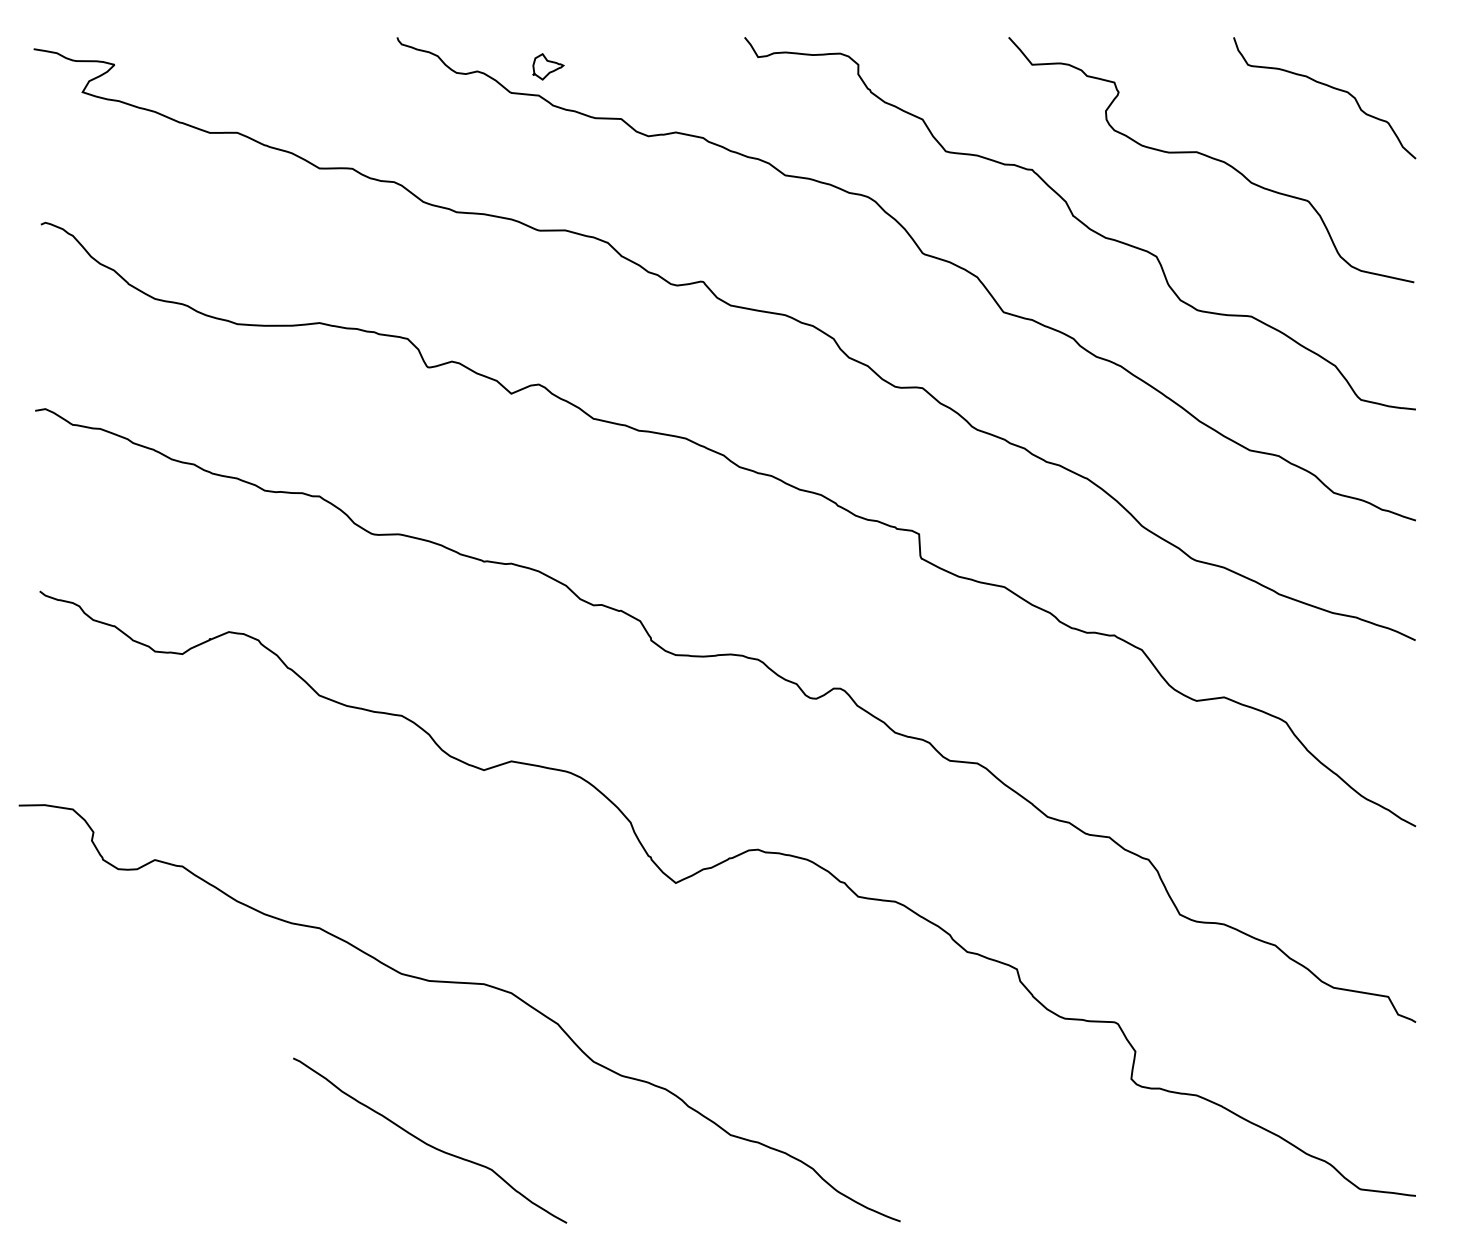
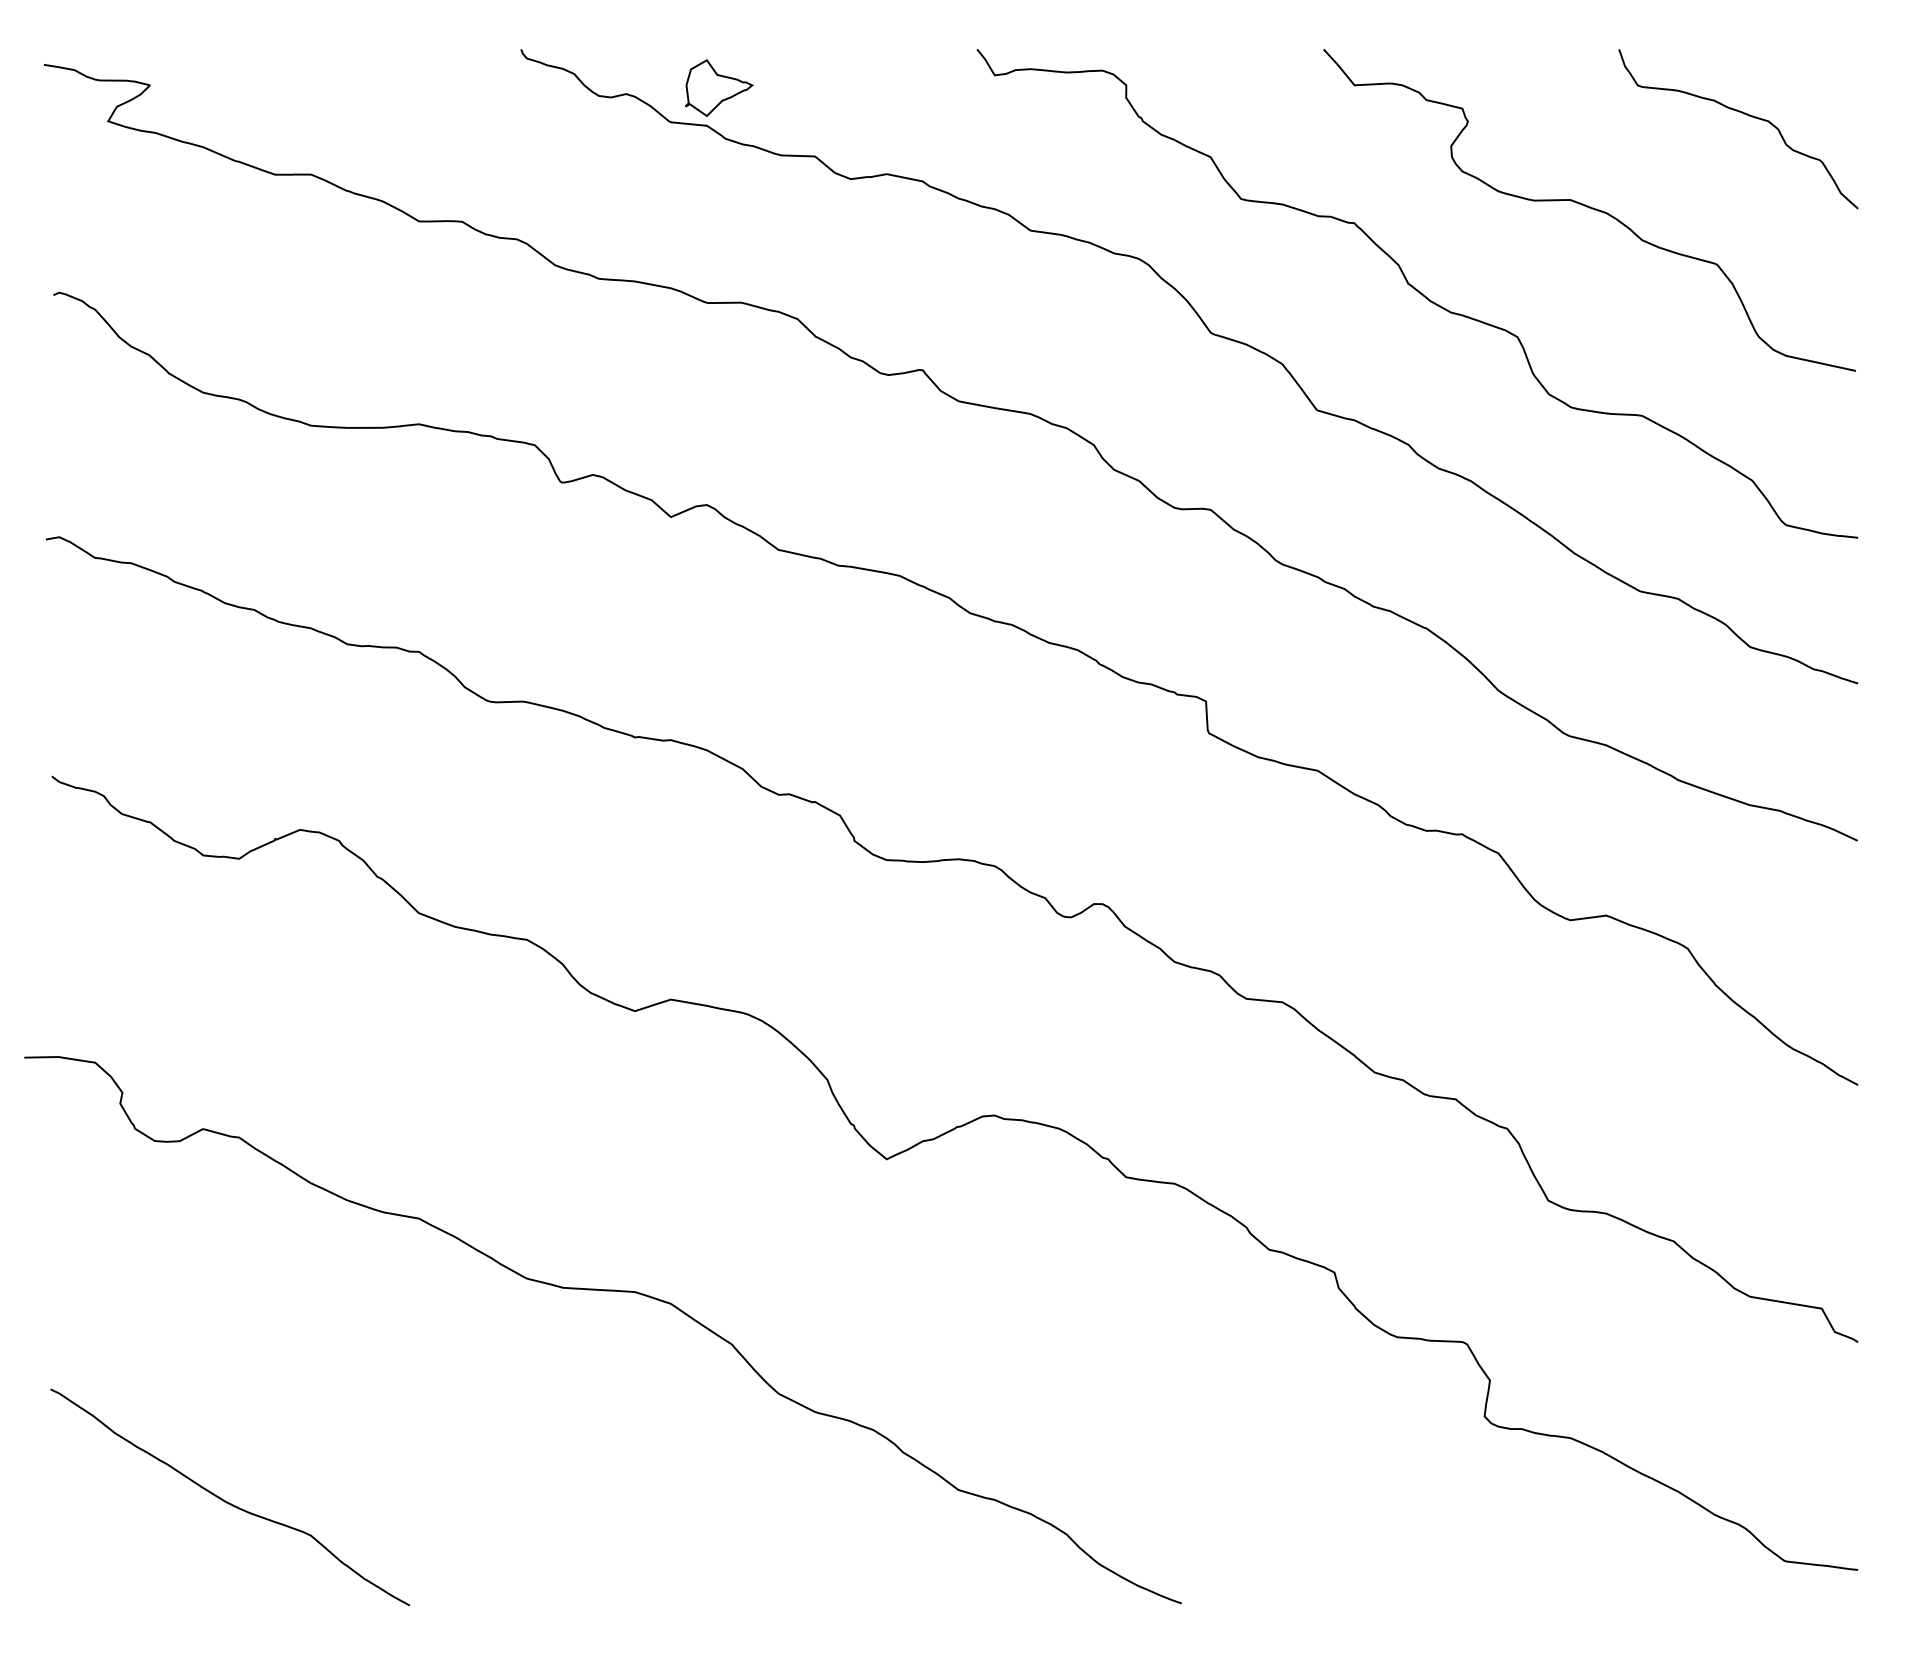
part: (548, 66) -> (719, 87), size x1.67
curve: (428, 1143) -> (227, 1501), moved

